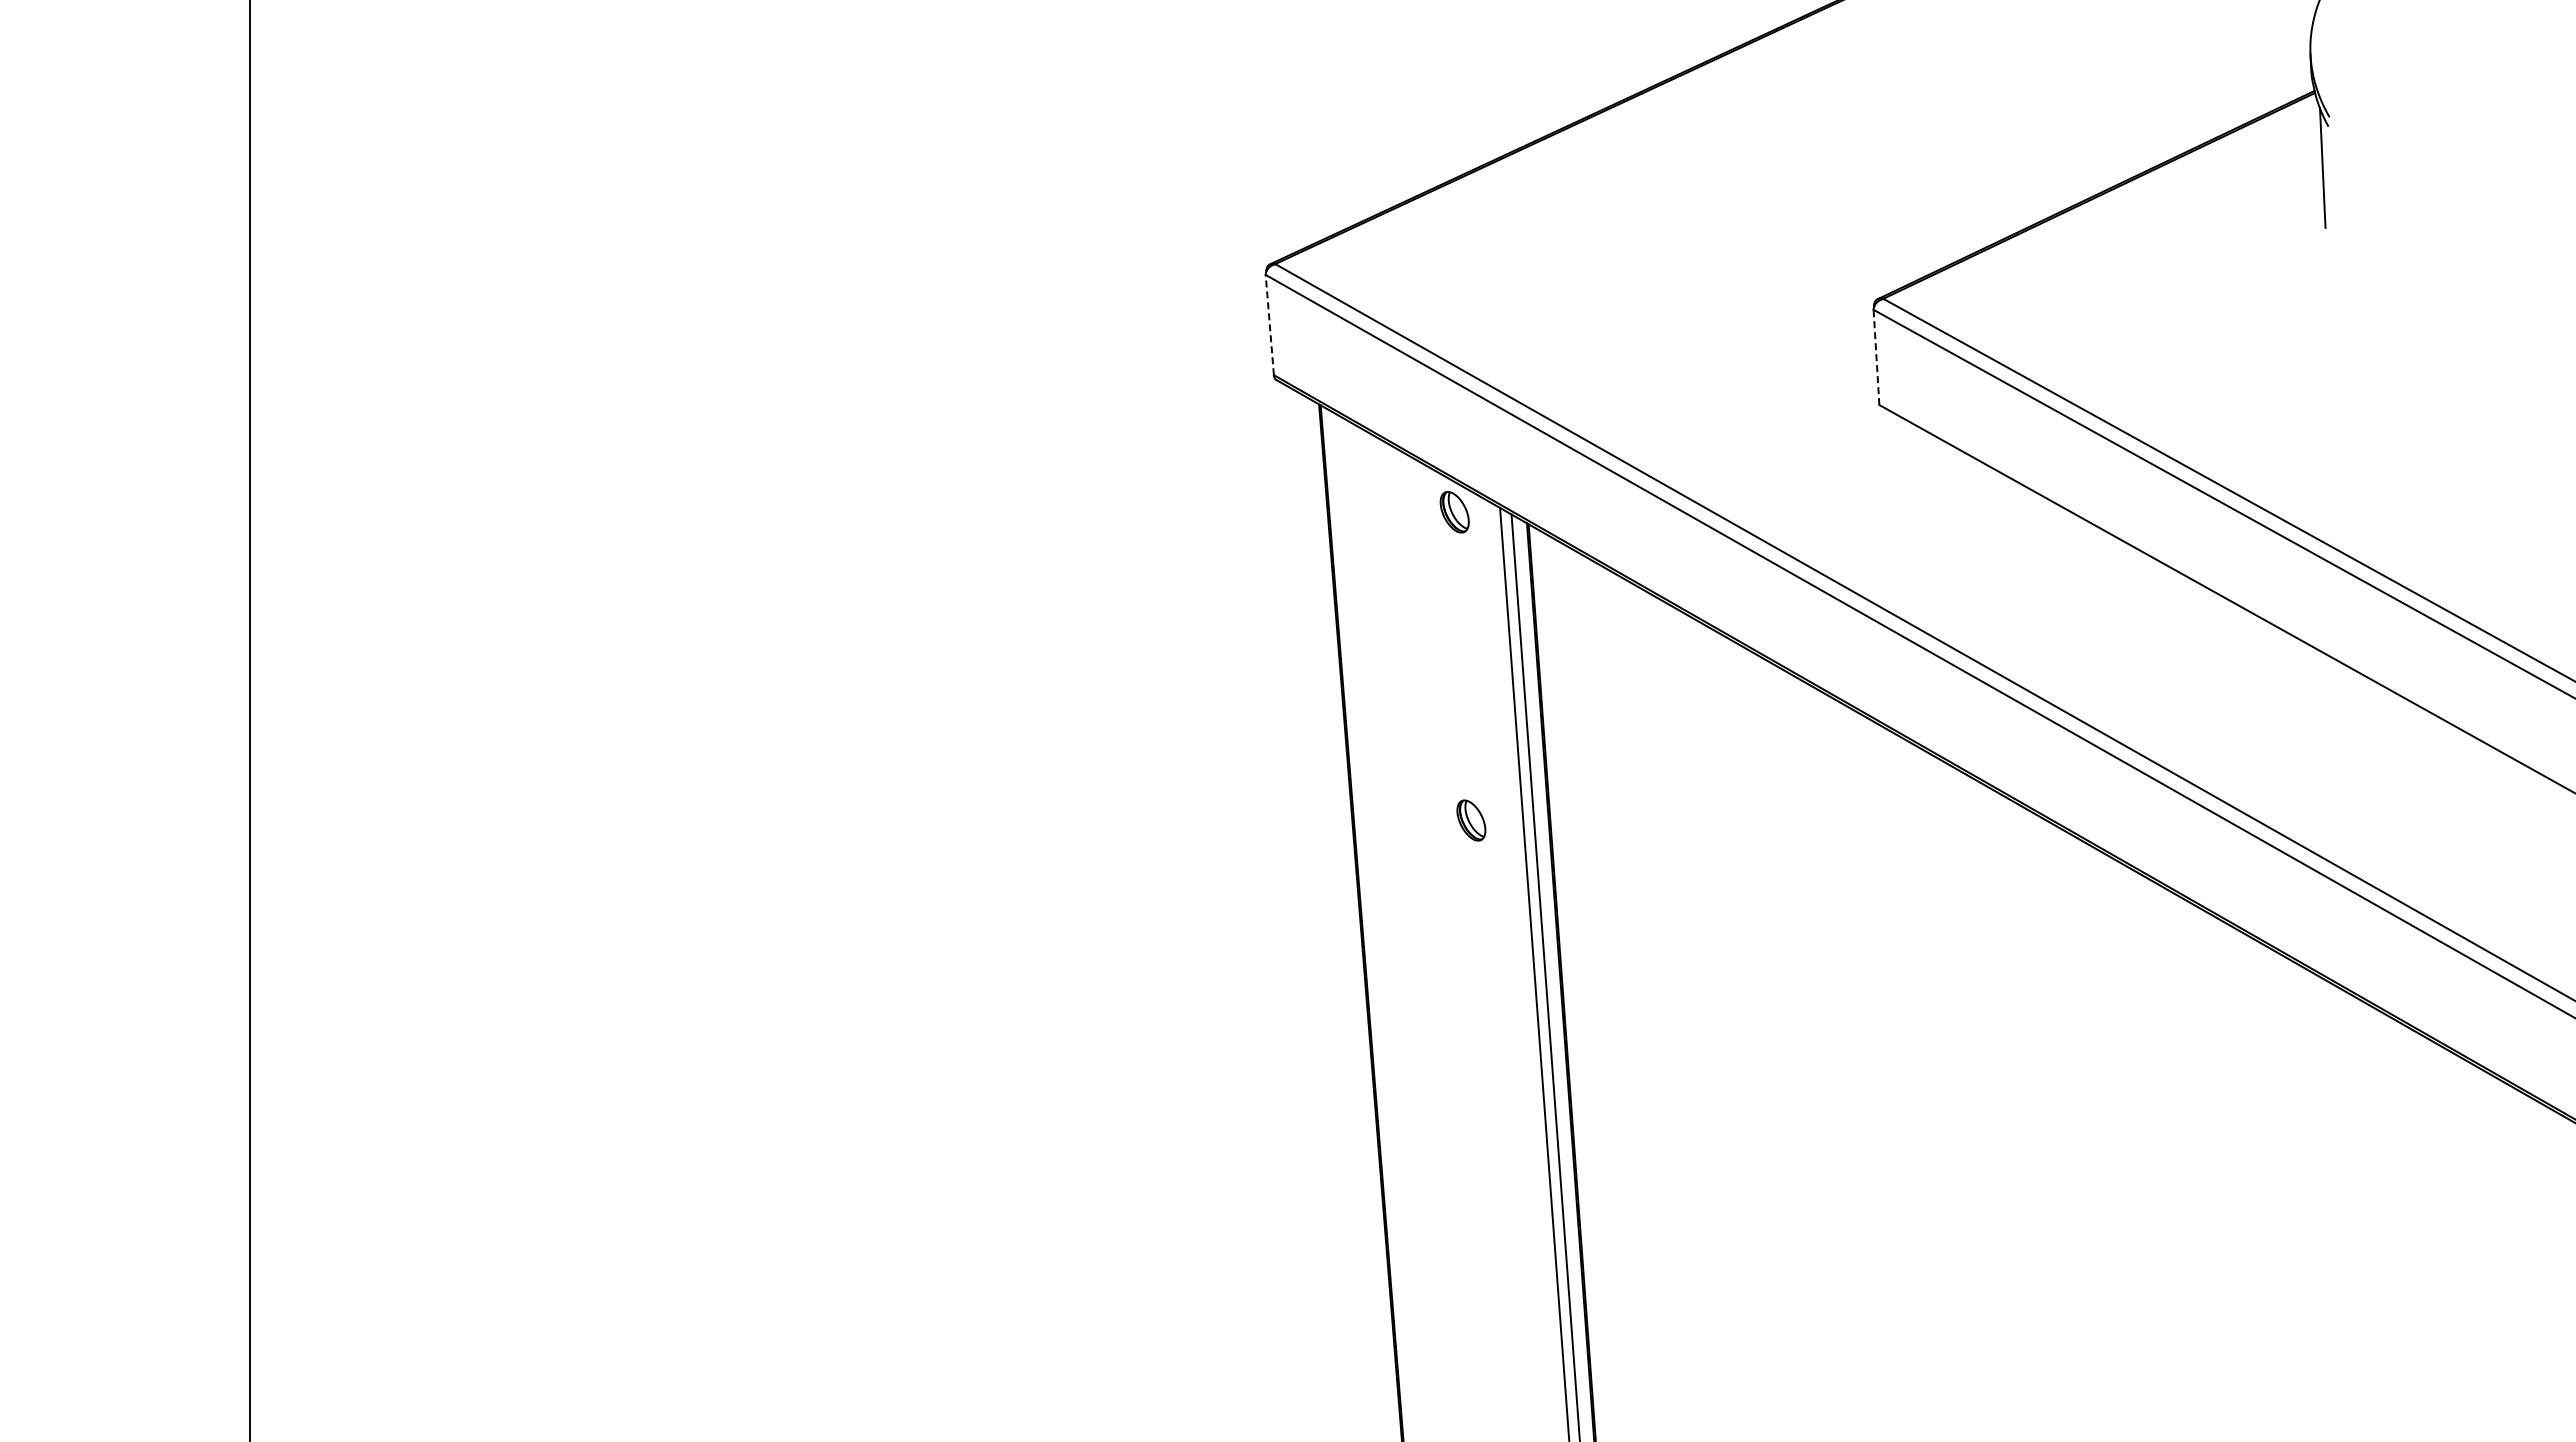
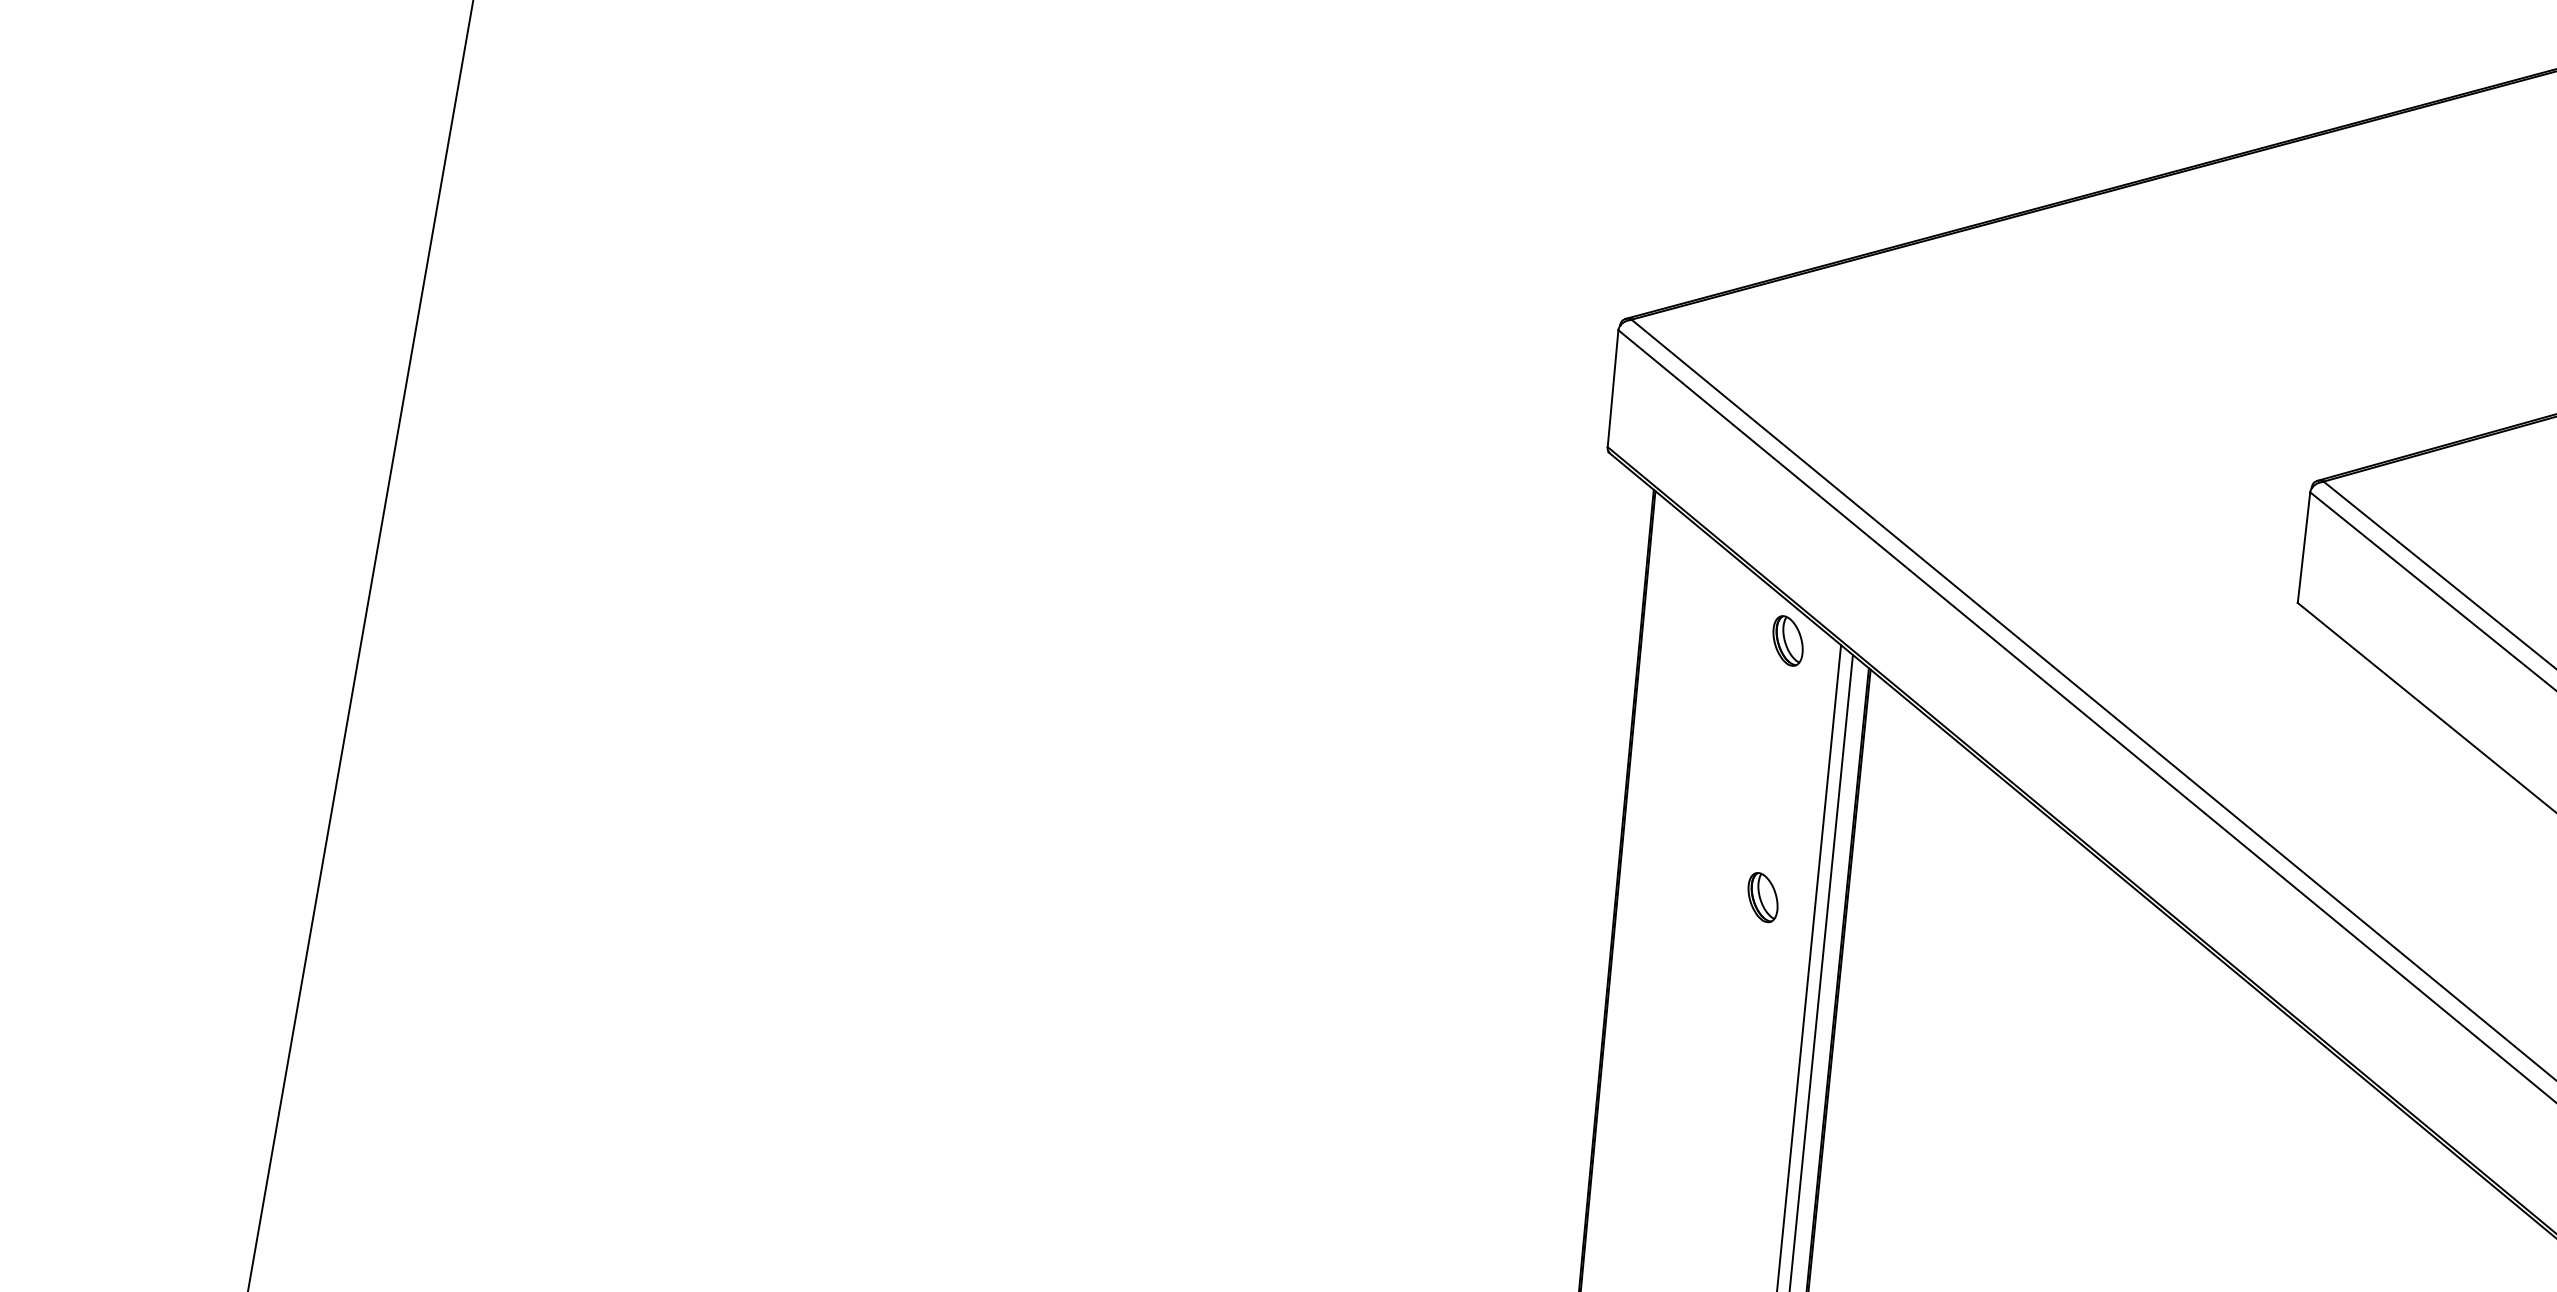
line: (1269, 324) -> (1612, 387), dashed -> solid
line: (1876, 357) -> (2304, 547), dashed -> solid
part: (1471, 820) -> (1763, 897), moved

